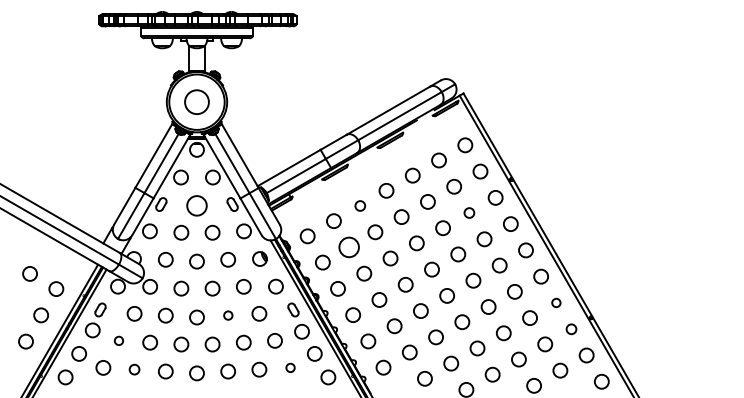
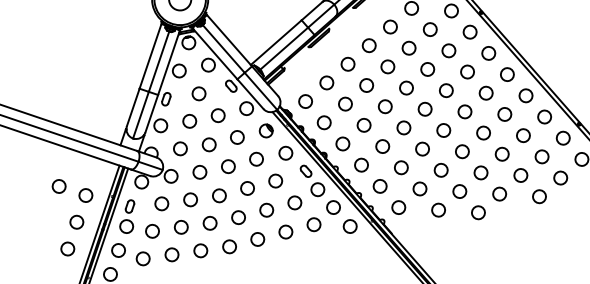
circle: (196, 205) -> (198, 93), size x0.71
circle: (360, 205) -> (348, 63), size x1.43
circle: (469, 212) -> (448, 50), size x1.43
circle: (348, 247) -> (344, 104), size x0.71
circle: (556, 302) -> (544, 116), size x1.67
circle: (228, 315) -> (247, 188), size x1.67
circle: (571, 329) -> (563, 138), size x1.43
circle: (118, 340) -> (151, 231), size x1.67
circle: (290, 367) -> (313, 224), size x1.67
circle: (134, 369) -> (171, 254), size x1.43

